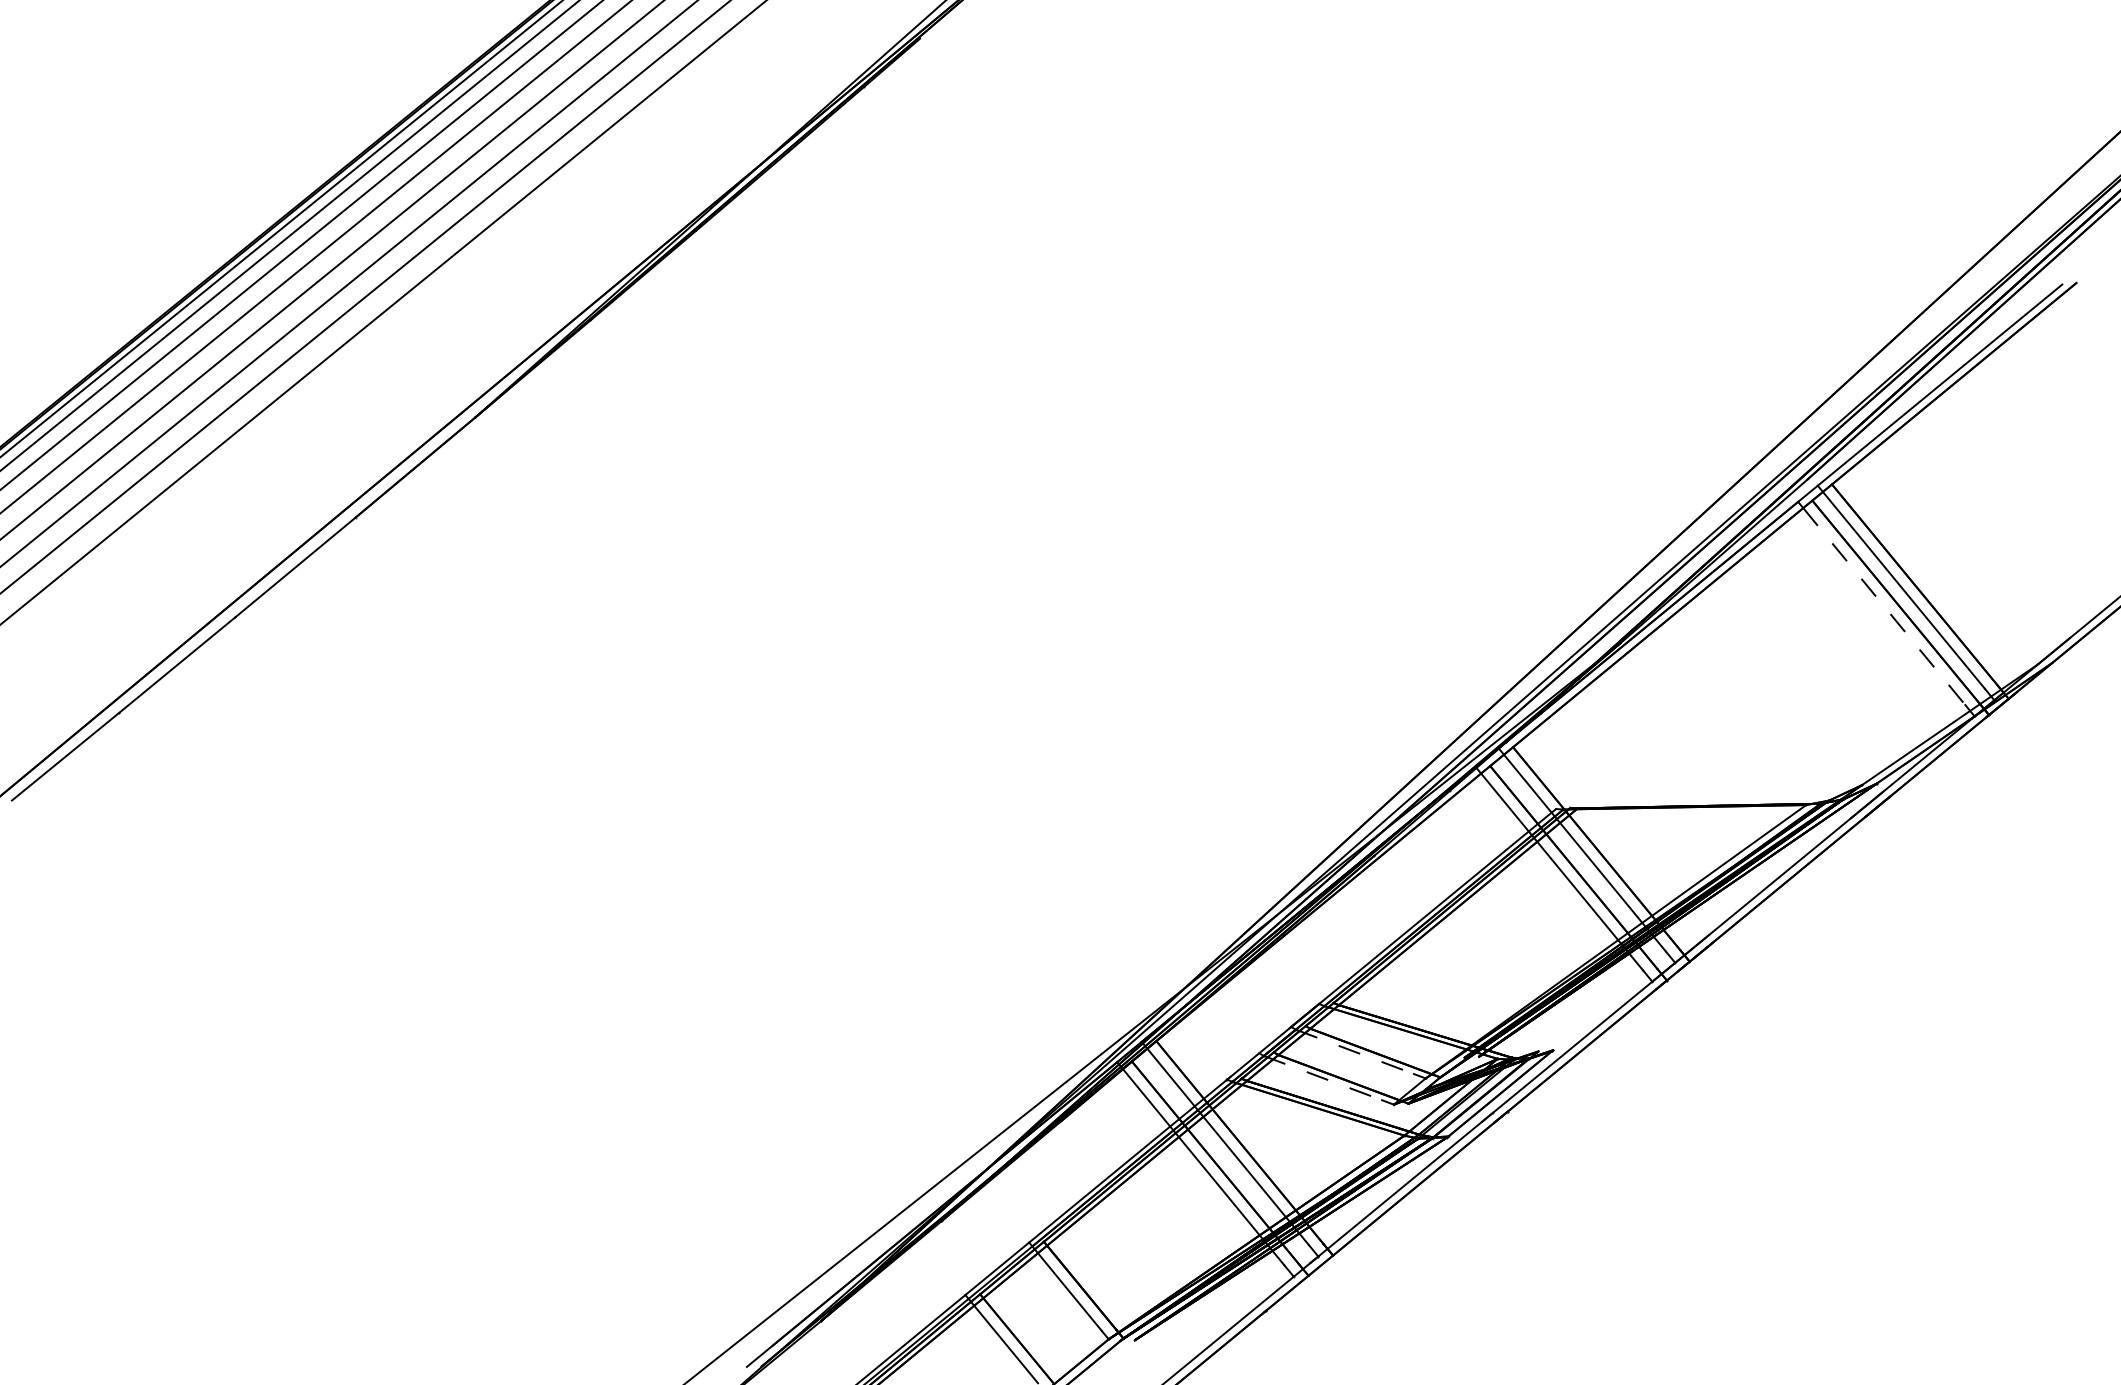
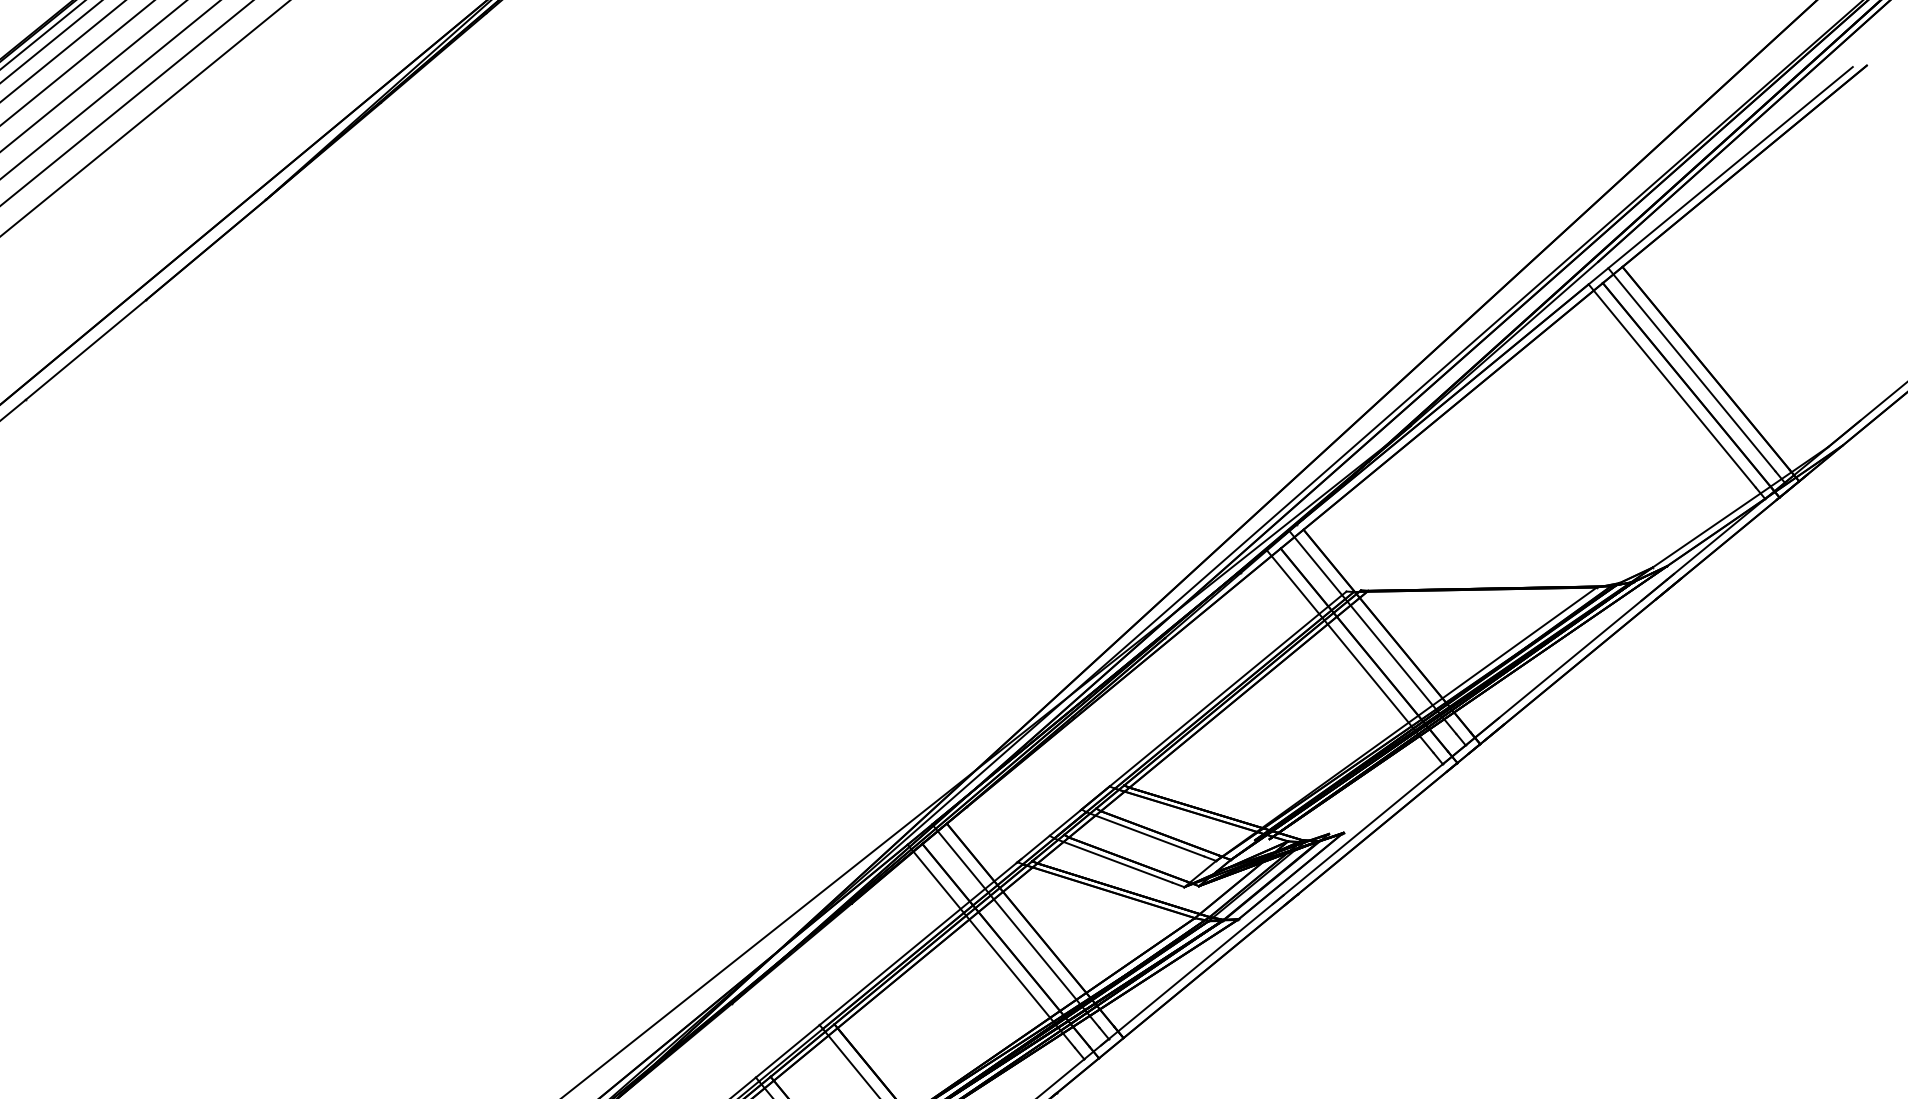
line: (1884, 606) -> (1675, 389), dashed -> solid
line: (1355, 1052) -> (1146, 835), dashed -> solid
line: (1323, 1078) -> (1114, 861), dashed -> solid

